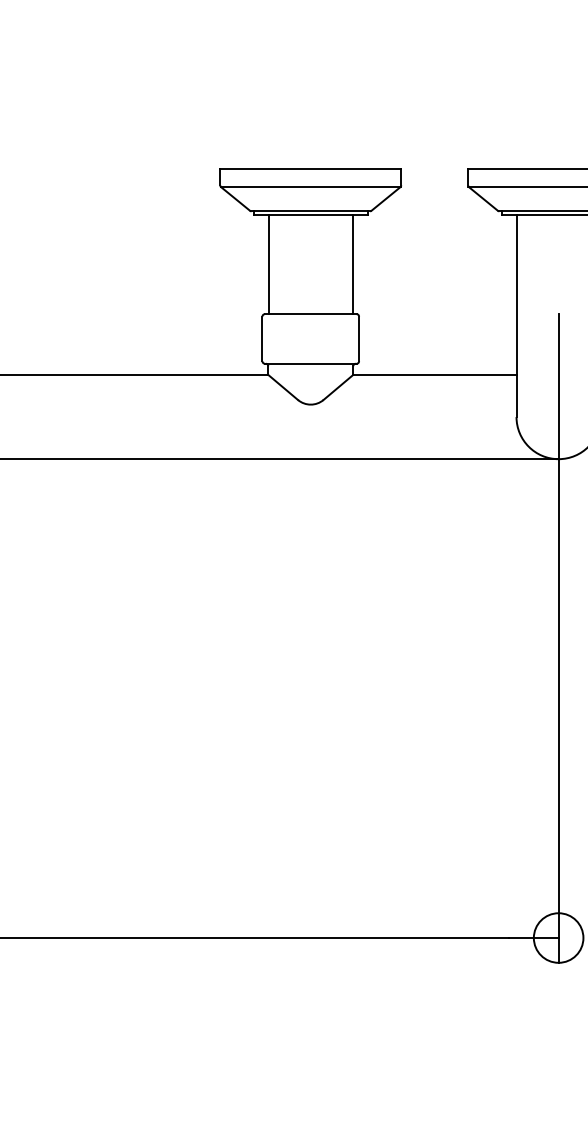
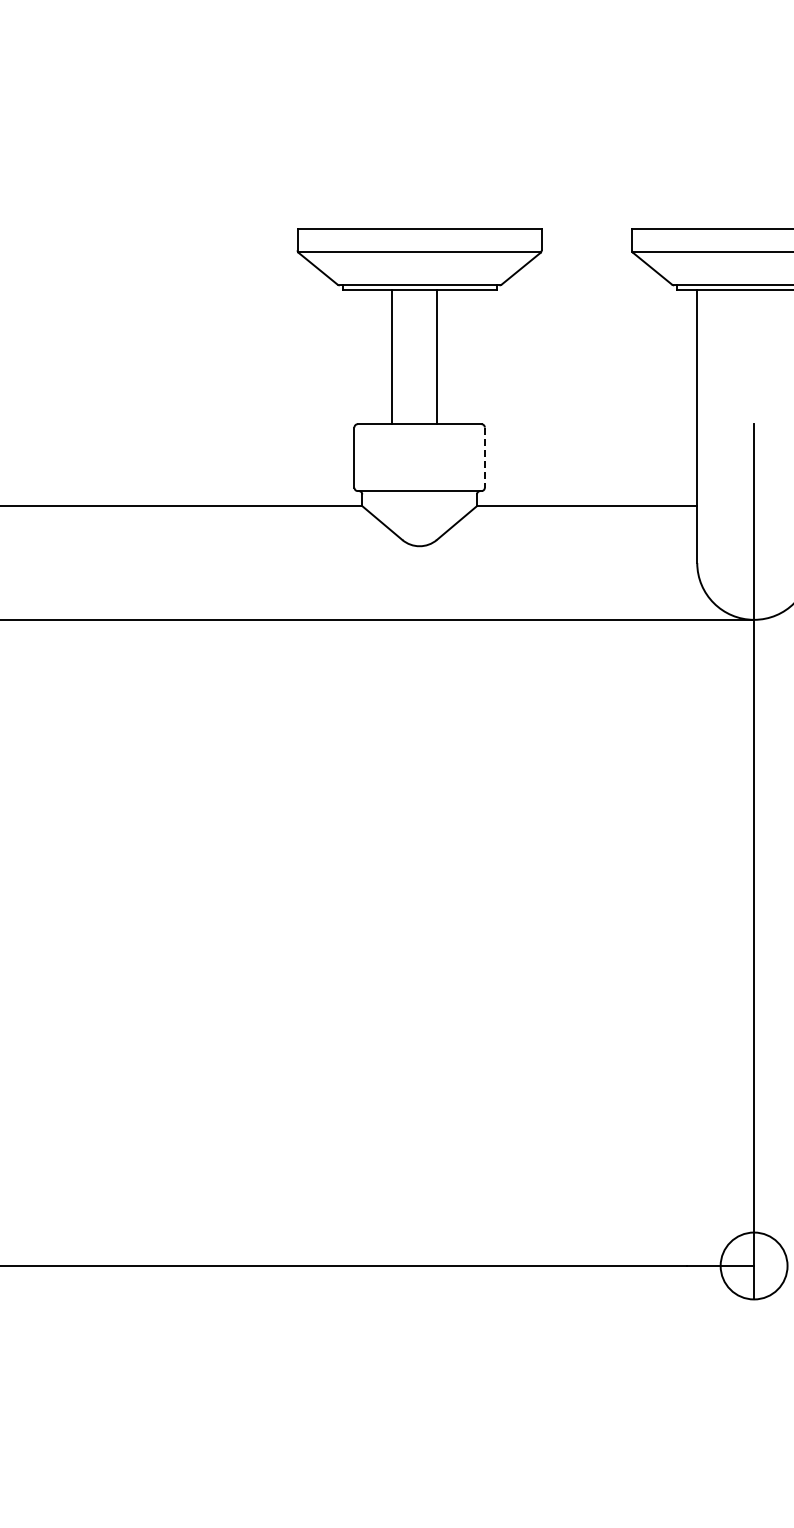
line: (268, 264) -> (391, 357), moved
line: (352, 264) -> (436, 357), moved
line: (358, 339) -> (484, 458), solid -> dashed

